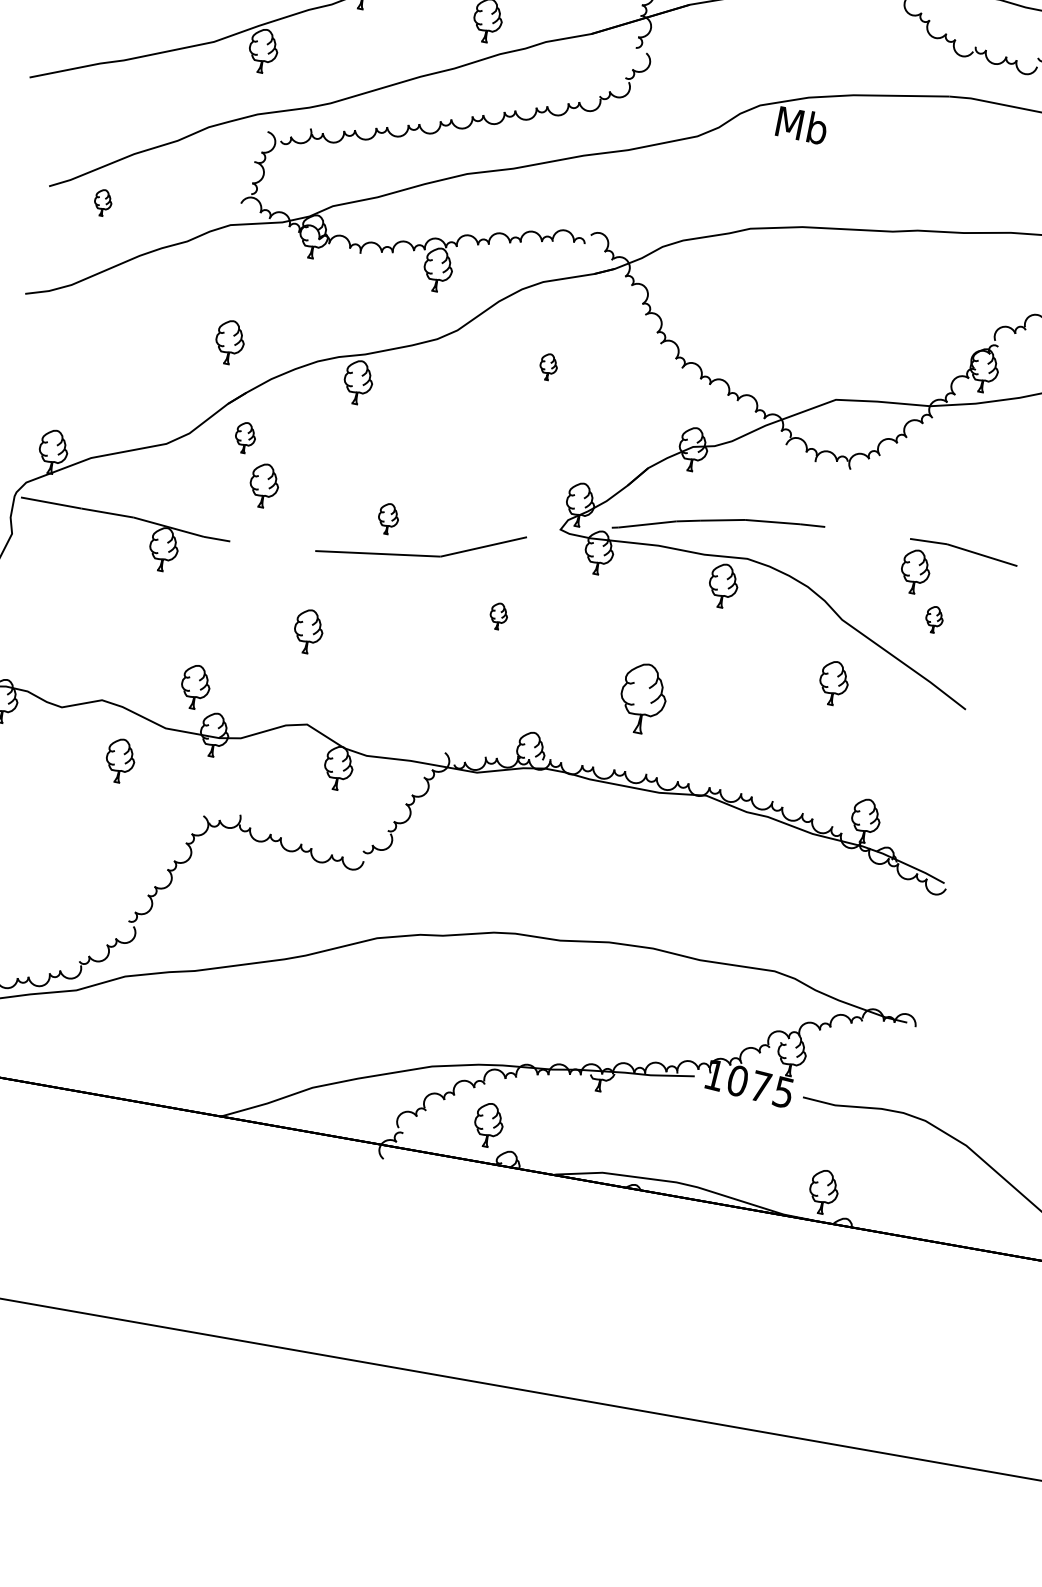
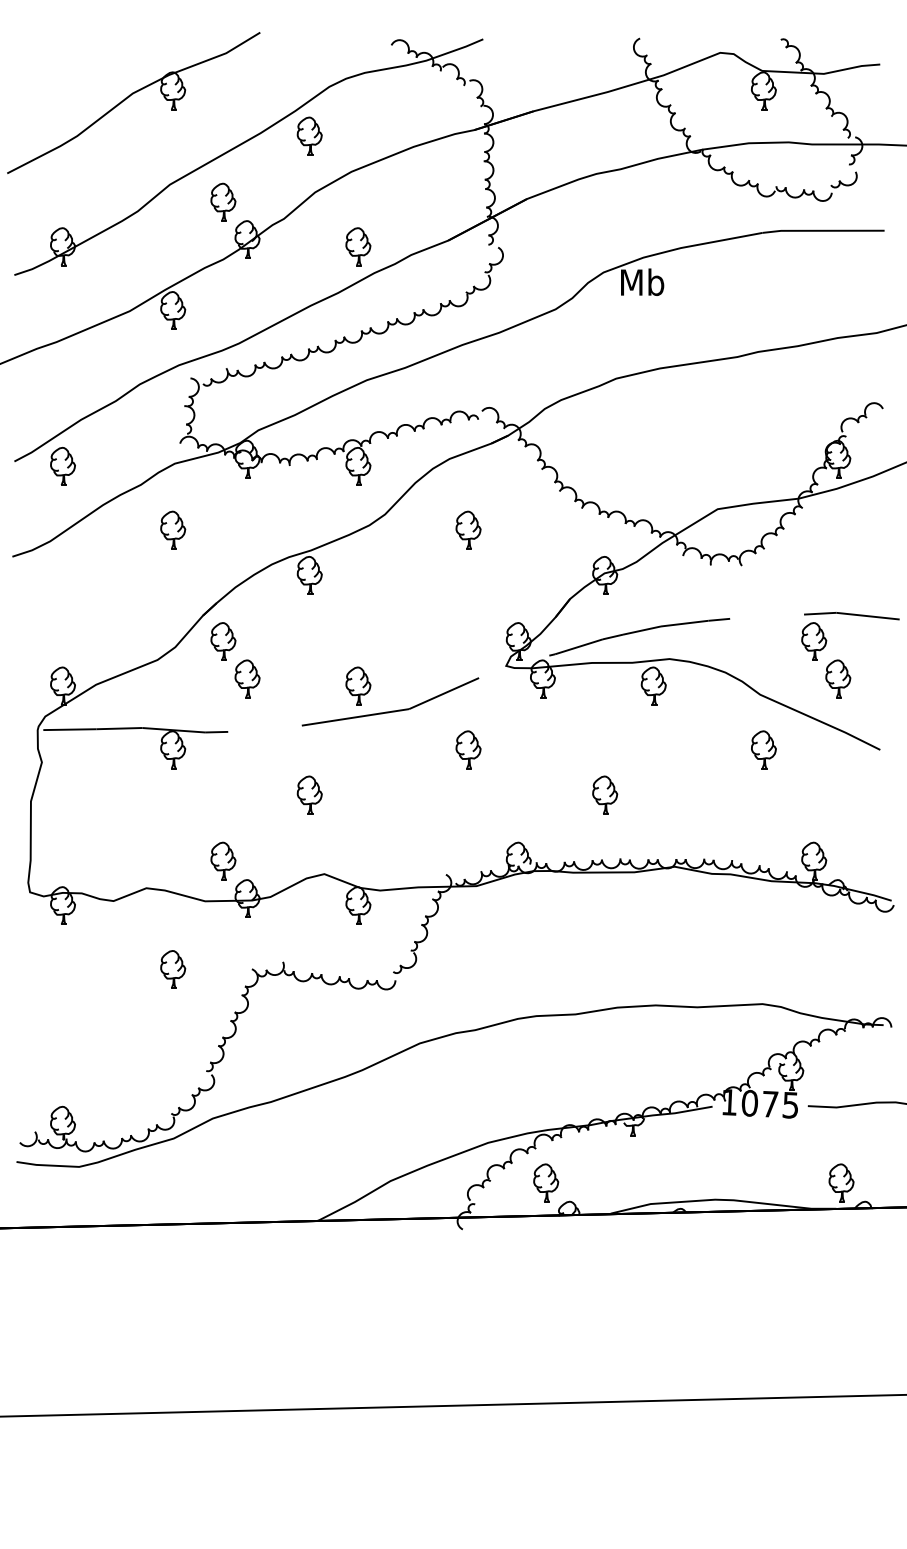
part: (102, 202) -> (62, 466), size x1.67
part: (230, 341) -> (173, 529), moved
part: (548, 366) -> (468, 529), size x1.67
part: (245, 437) -> (223, 641), size x1.43
part: (388, 518) -> (358, 685), size x1.43
part: (498, 615) -> (468, 749), size x1.67
part: (934, 619) -> (838, 678), size x1.67
part: (644, 697) -> (605, 794), size x0.62
part: (120, 760) -> (173, 969), moved

